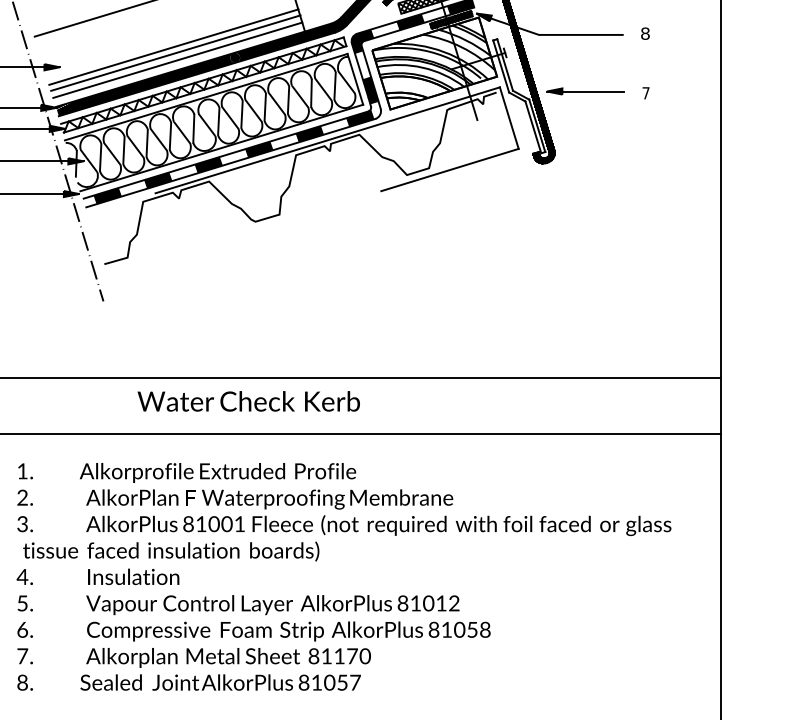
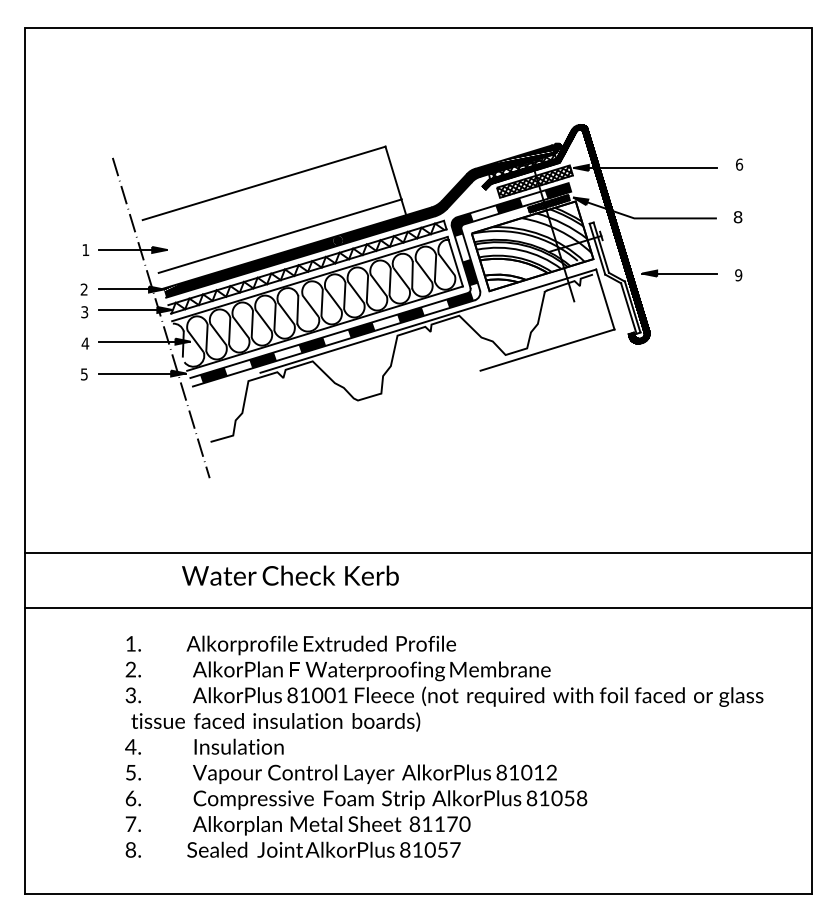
line: (173, 47) -> (277, 230), removed
line: (177, 59) -> (281, 242), removed
text: (645, 93) -> (738, 275), 7 -> 9
text: (248, 401) -> (290, 575), moved

